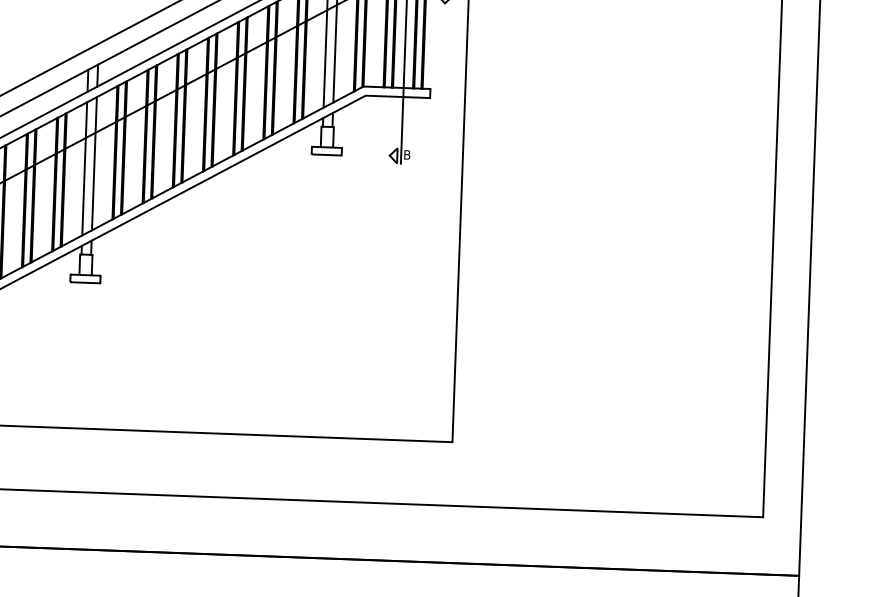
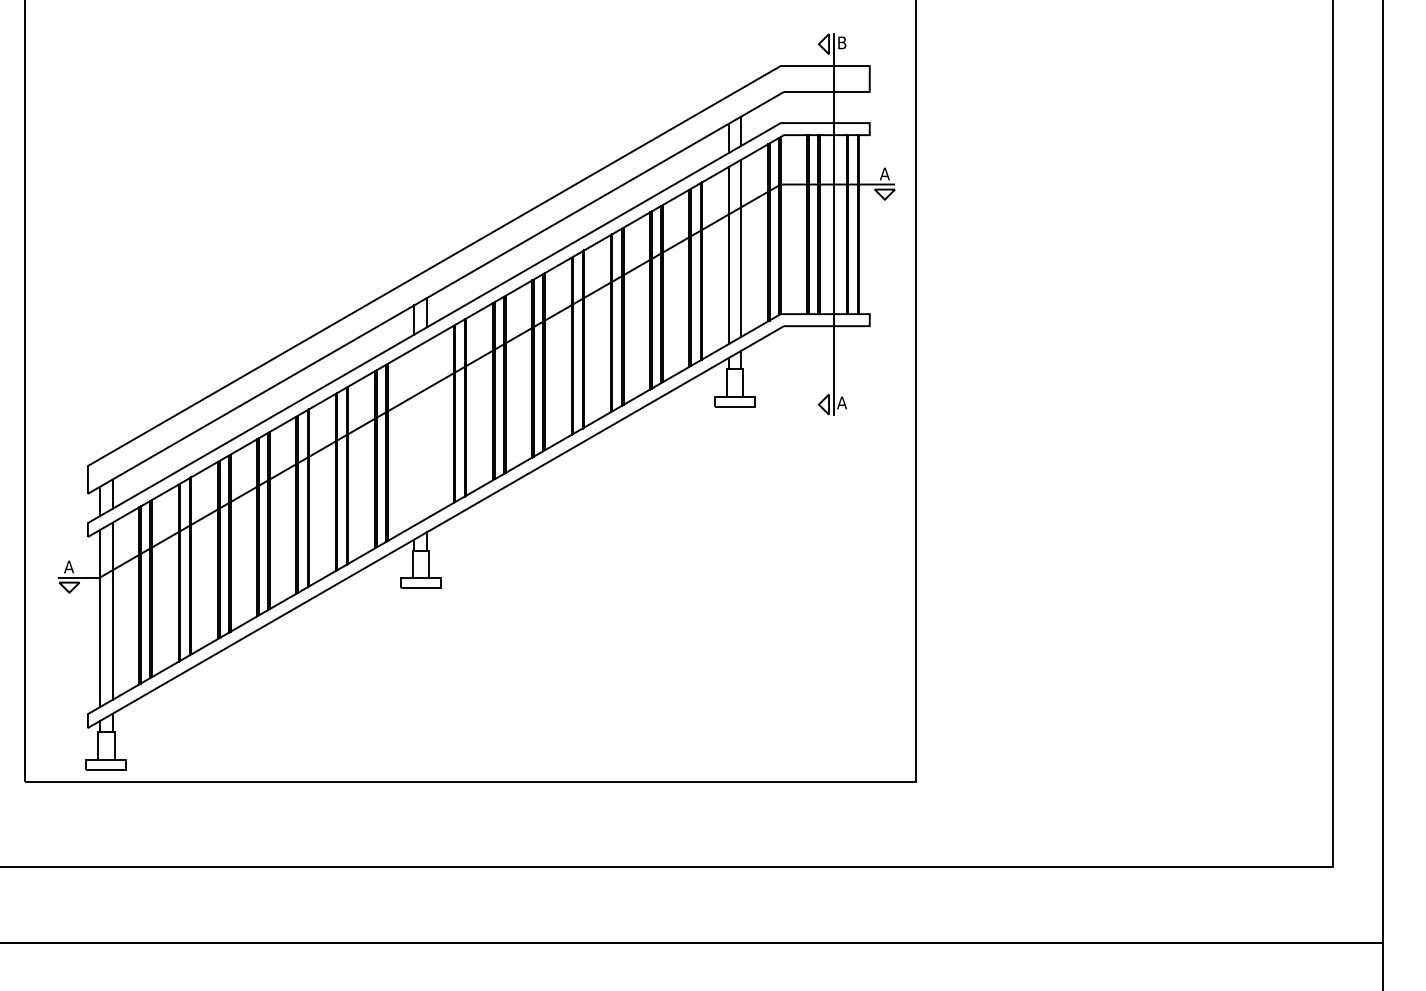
text: (406, 154) -> (841, 402), B -> A
line: (94, 163) -> (427, 429), removed
line: (84, 168) -> (414, 436), removed

